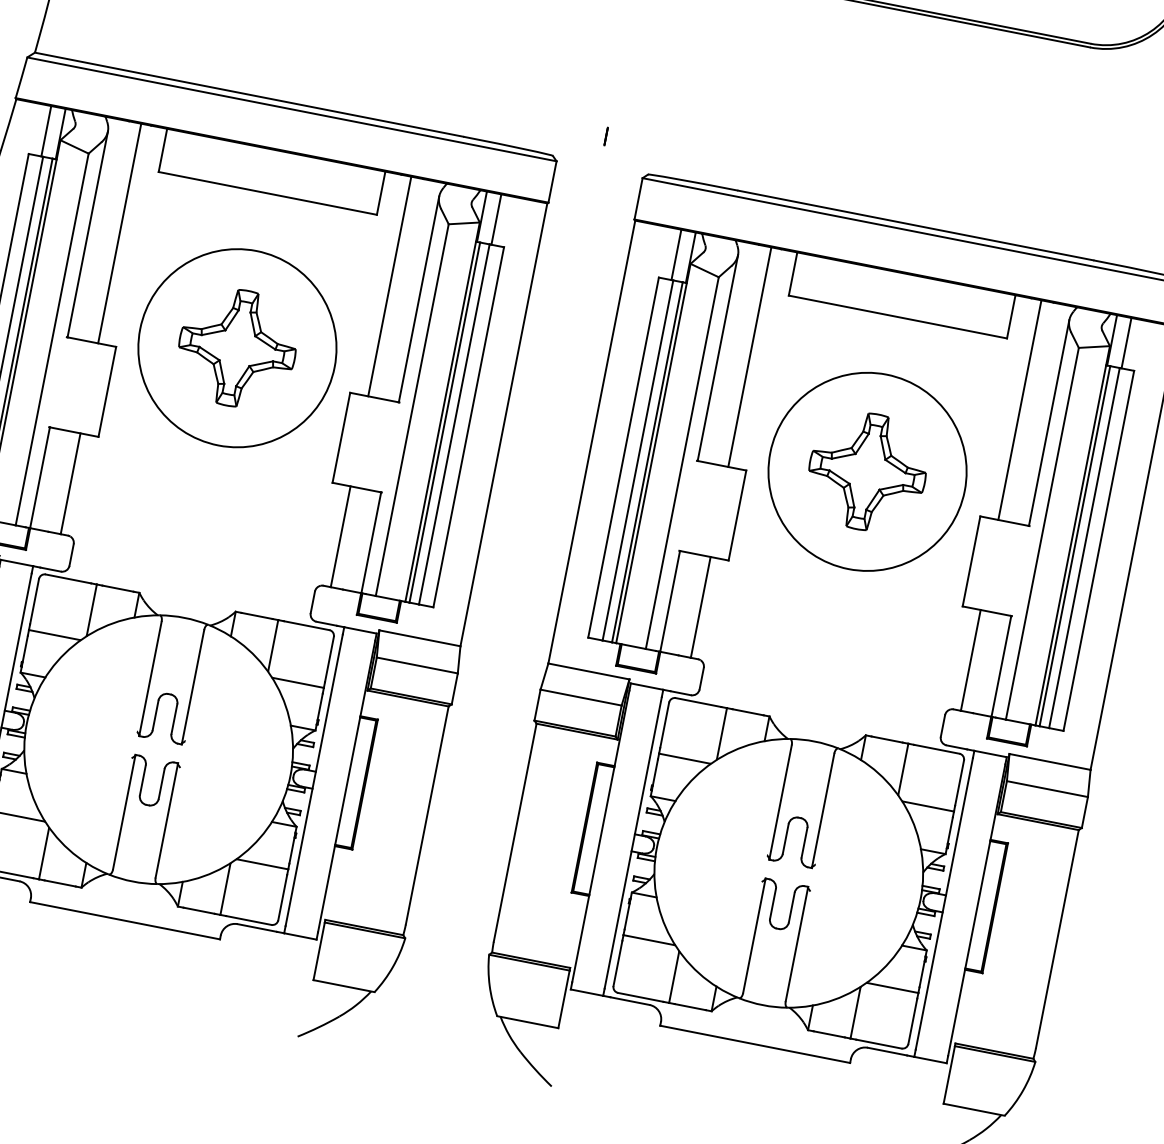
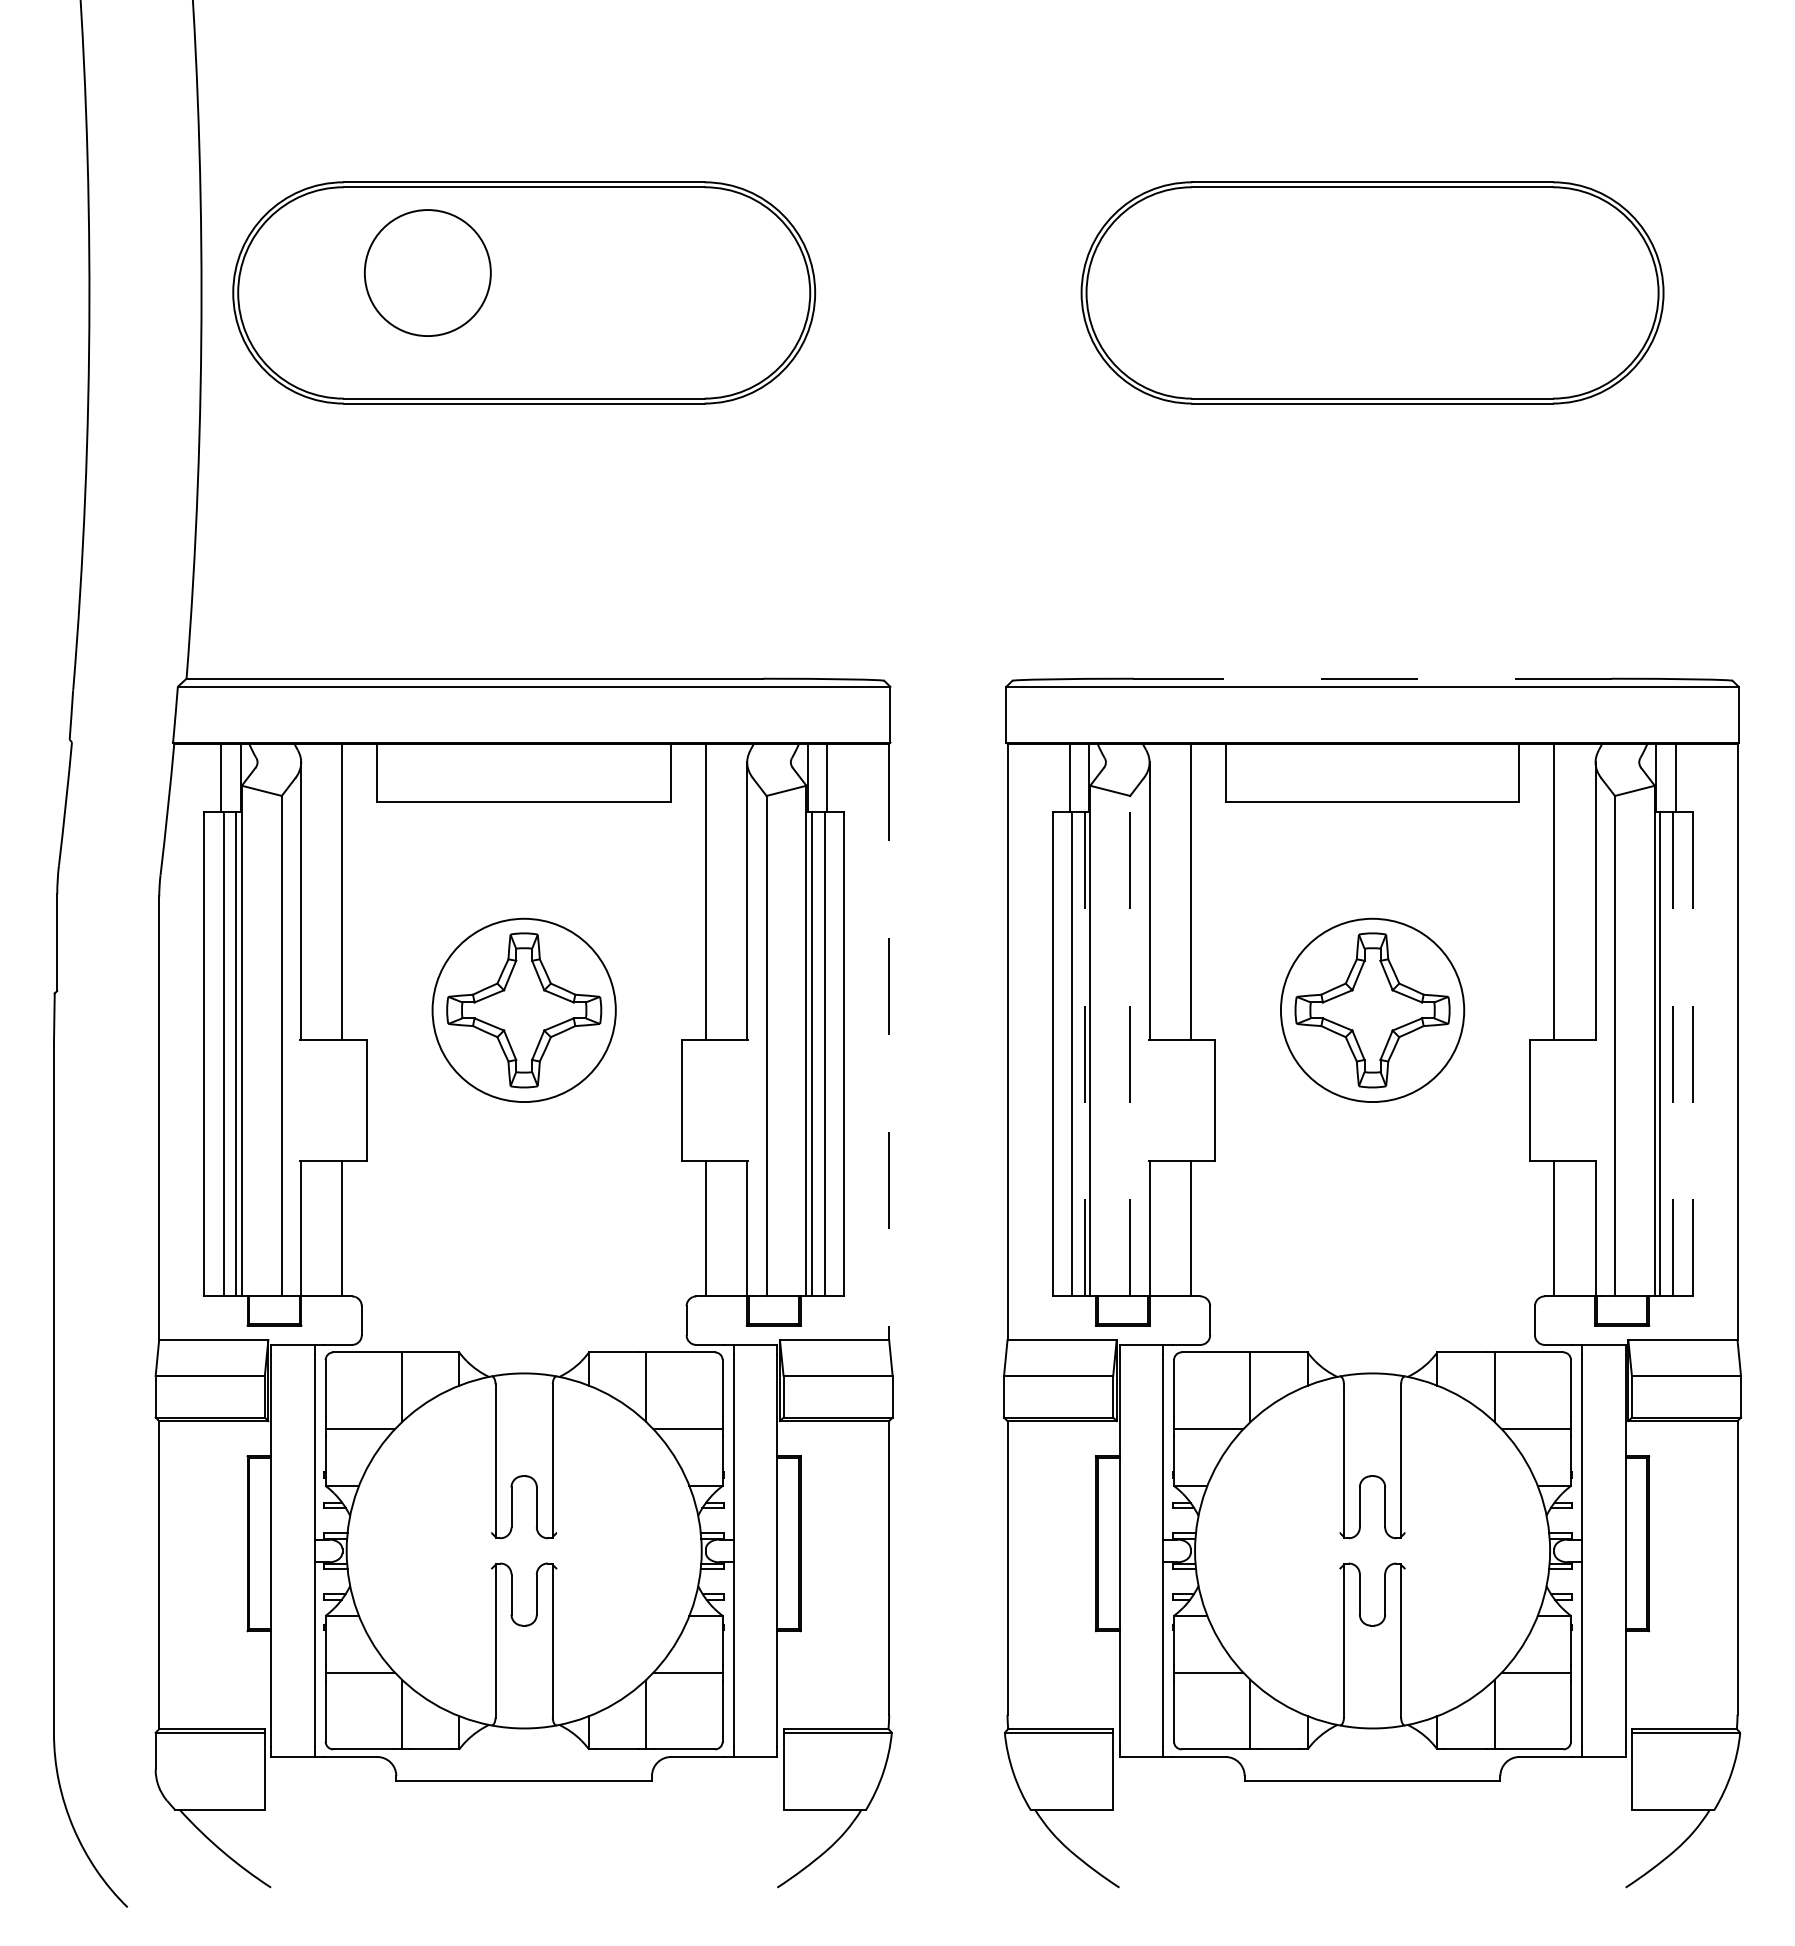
line: (606, 136) -> (948, 641), removed
line: (915, 225) -> (1372, 678), solid -> dashed
circle: (237, 348) -> (524, 1010), size x0.7
line: (504, 425) -> (889, 1042), solid -> dashed
line: (647, 461) -> (1084, 1053), solid -> dashed
line: (682, 462) -> (1130, 1045), solid -> dashed
circle: (867, 471) -> (1372, 1010), size x0.7
line: (1084, 547) -> (1673, 1053), solid -> dashed
line: (1098, 550) -> (1692, 1053), solid -> dashed

